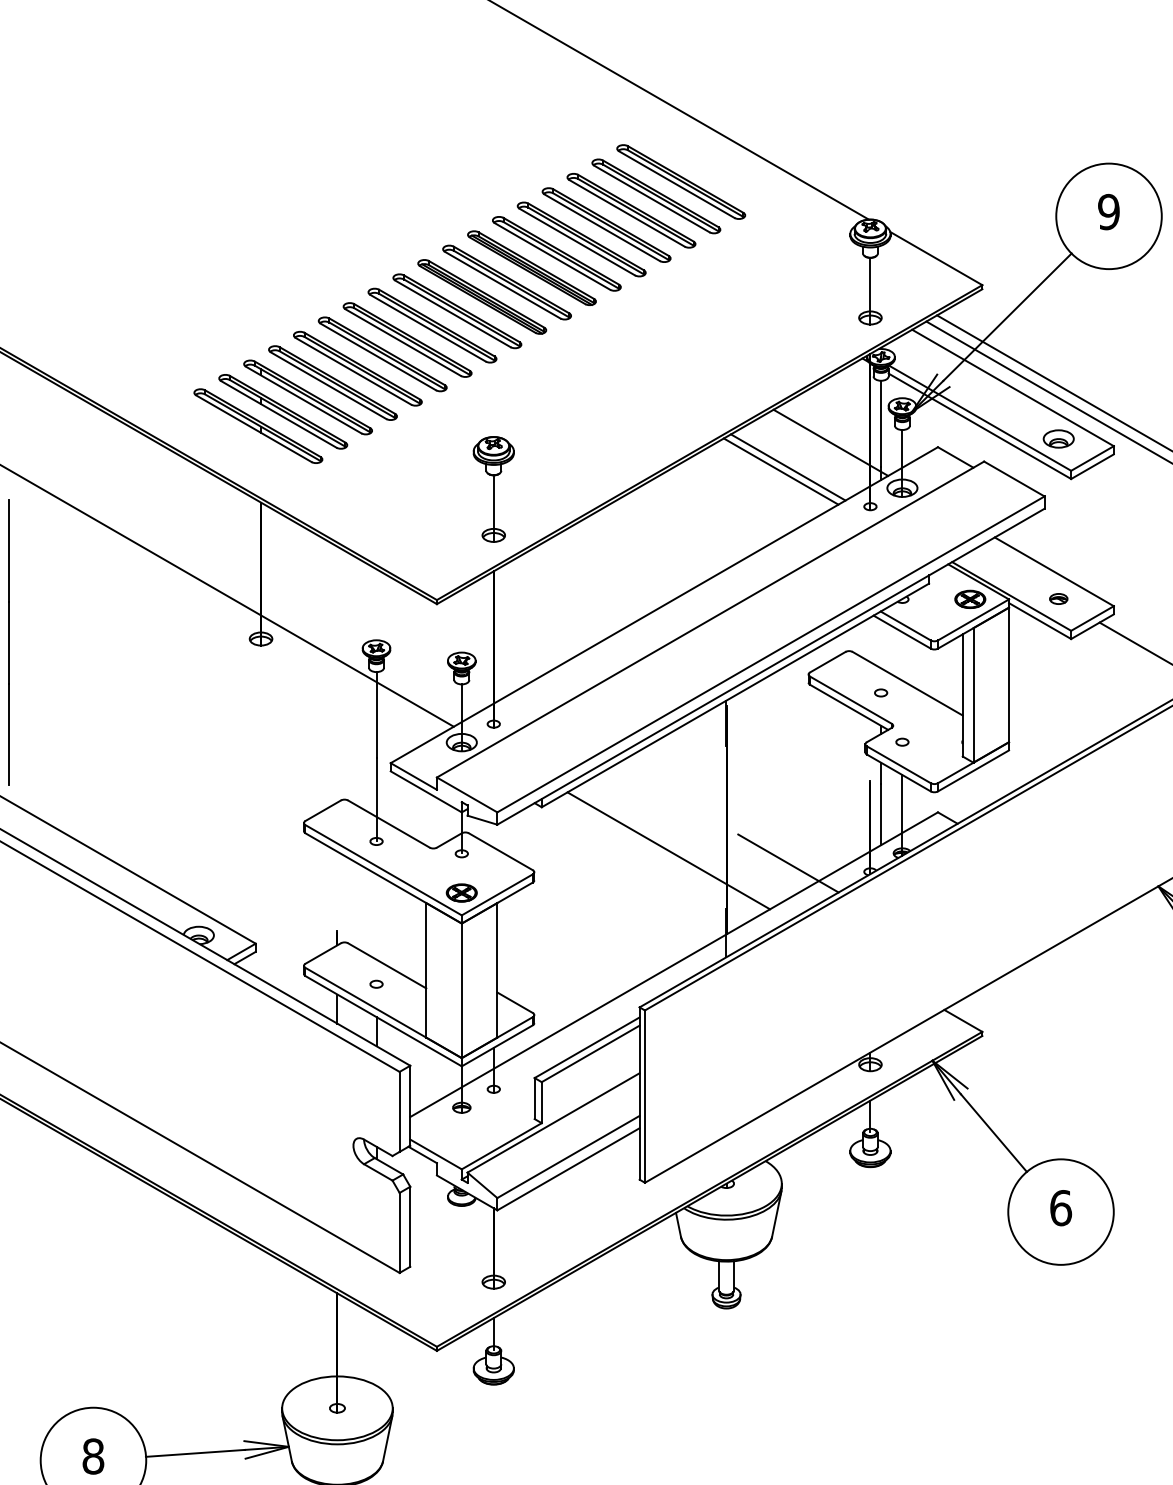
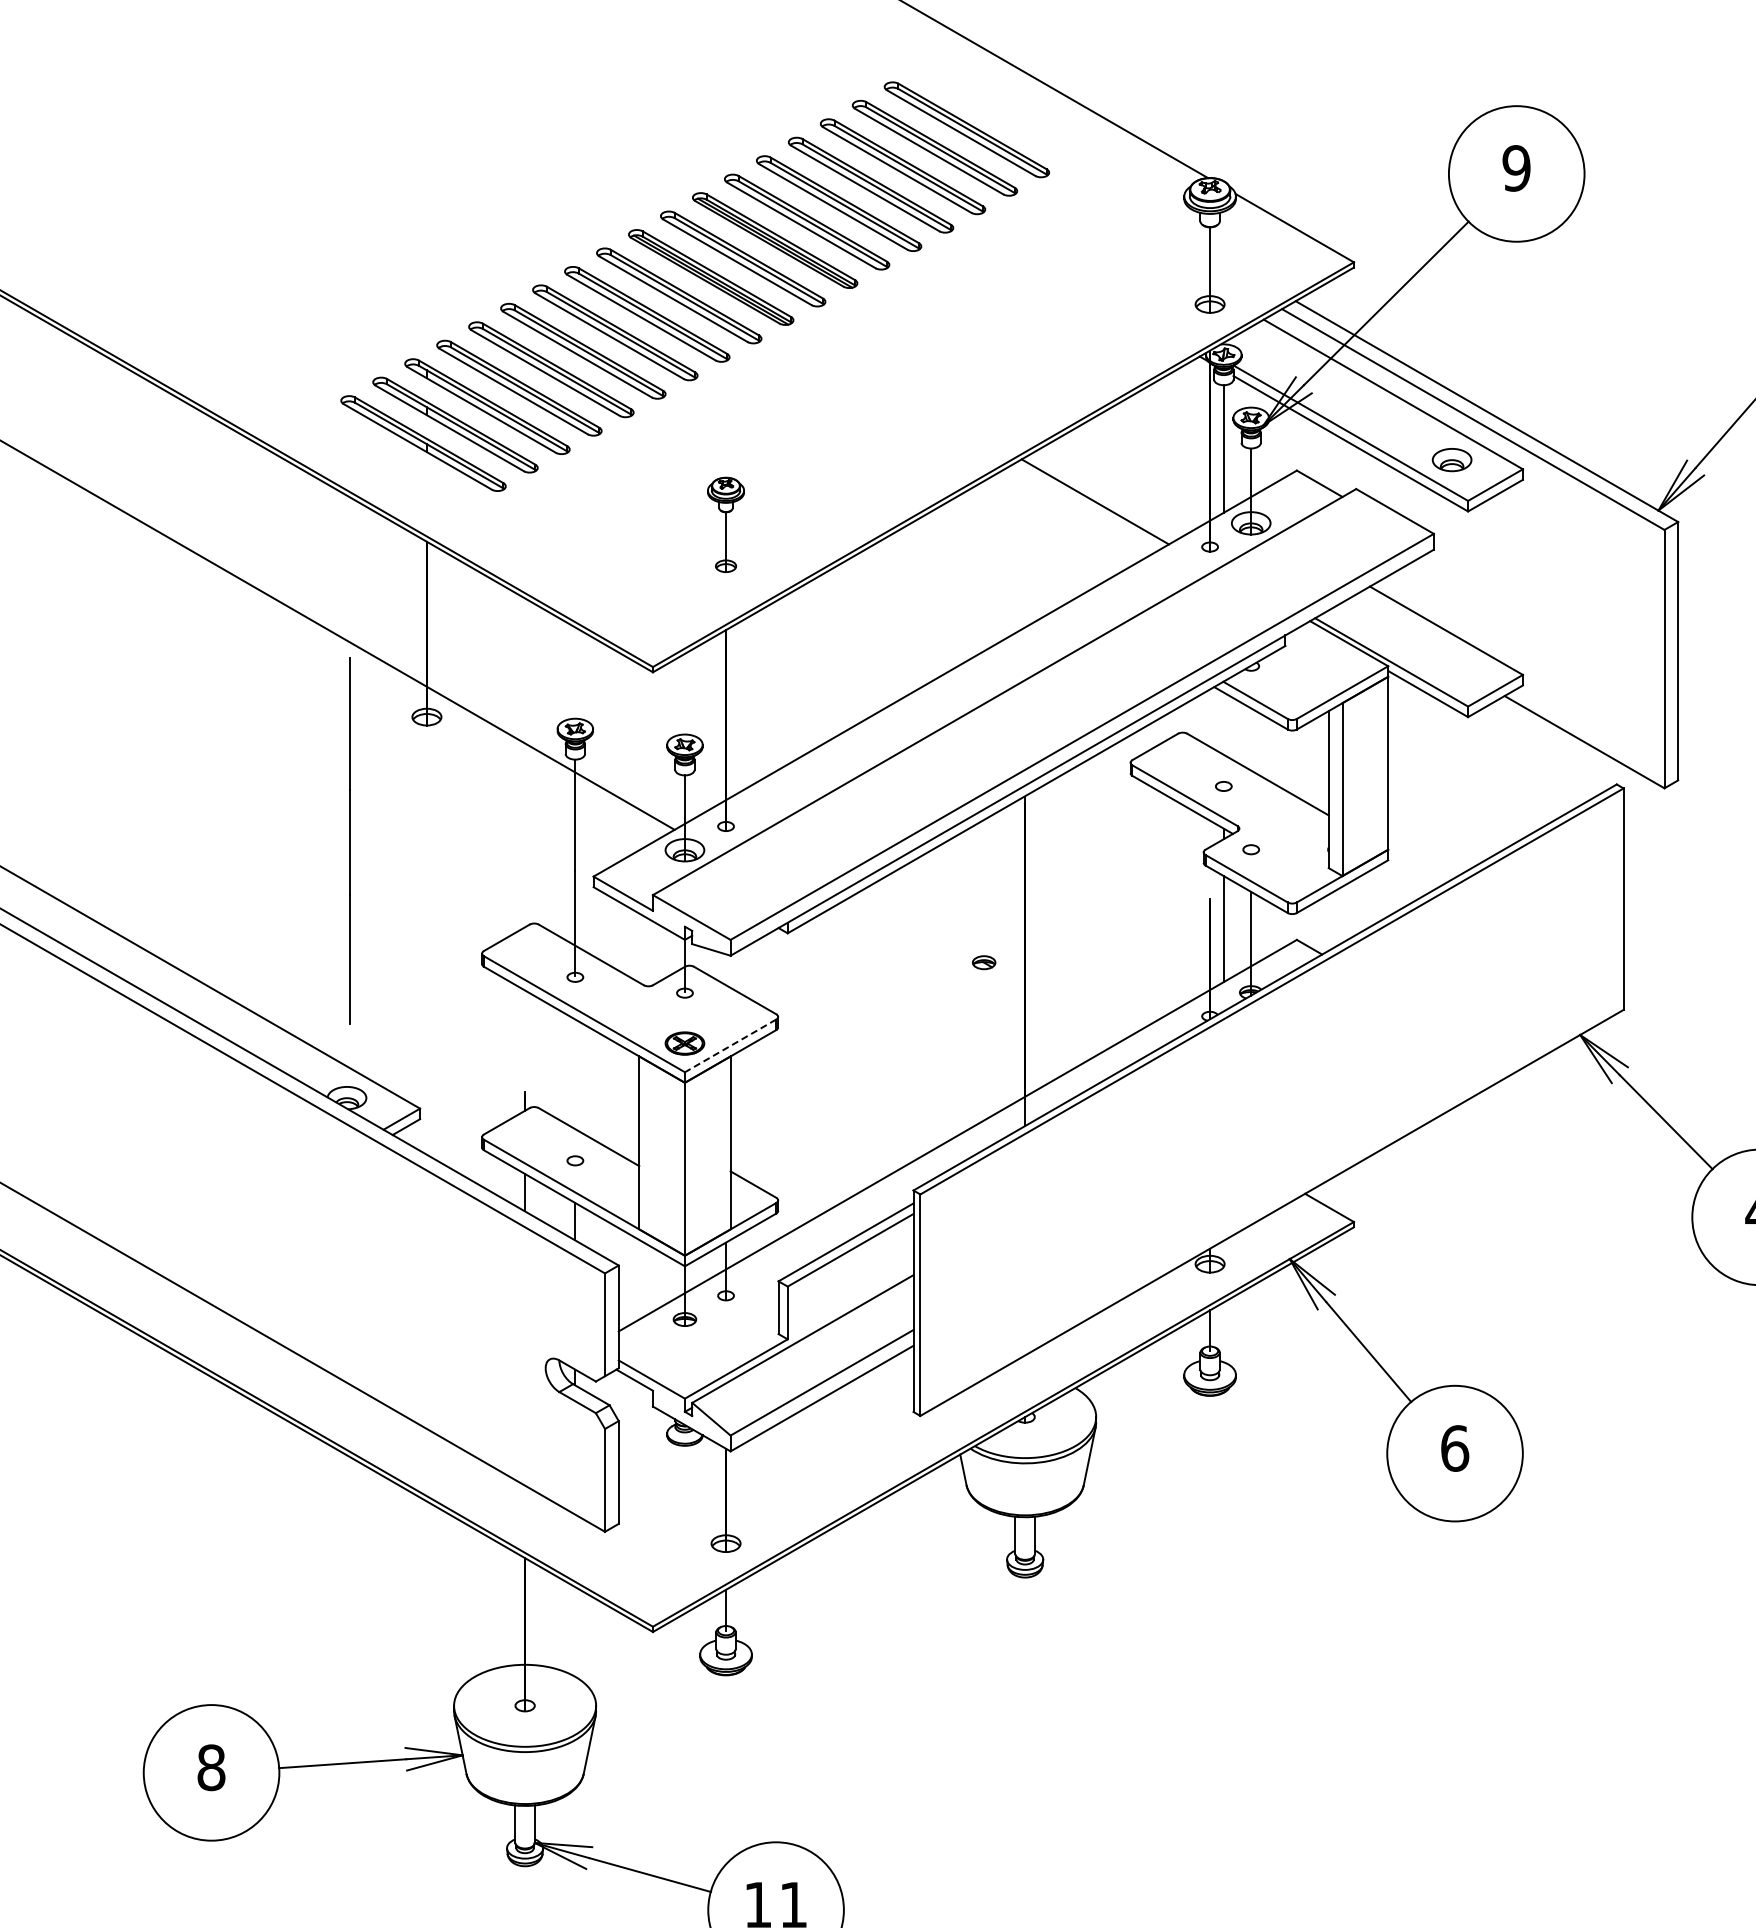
line: (830, 442) -> (1158, 464), removed
line: (788, 467) -> (1104, 496), removed
part: (493, 489) -> (725, 524), size x0.7
part: (1059, 598) -> (984, 962), moved
part: (970, 599) -> (1338, 666), removed
line: (8, 641) -> (349, 840), moved
line: (668, 850) -> (950, 989), removed
line: (788, 863) -> (1104, 1005), removed
line: (497, 894) -> (730, 1045), solid -> dashed

